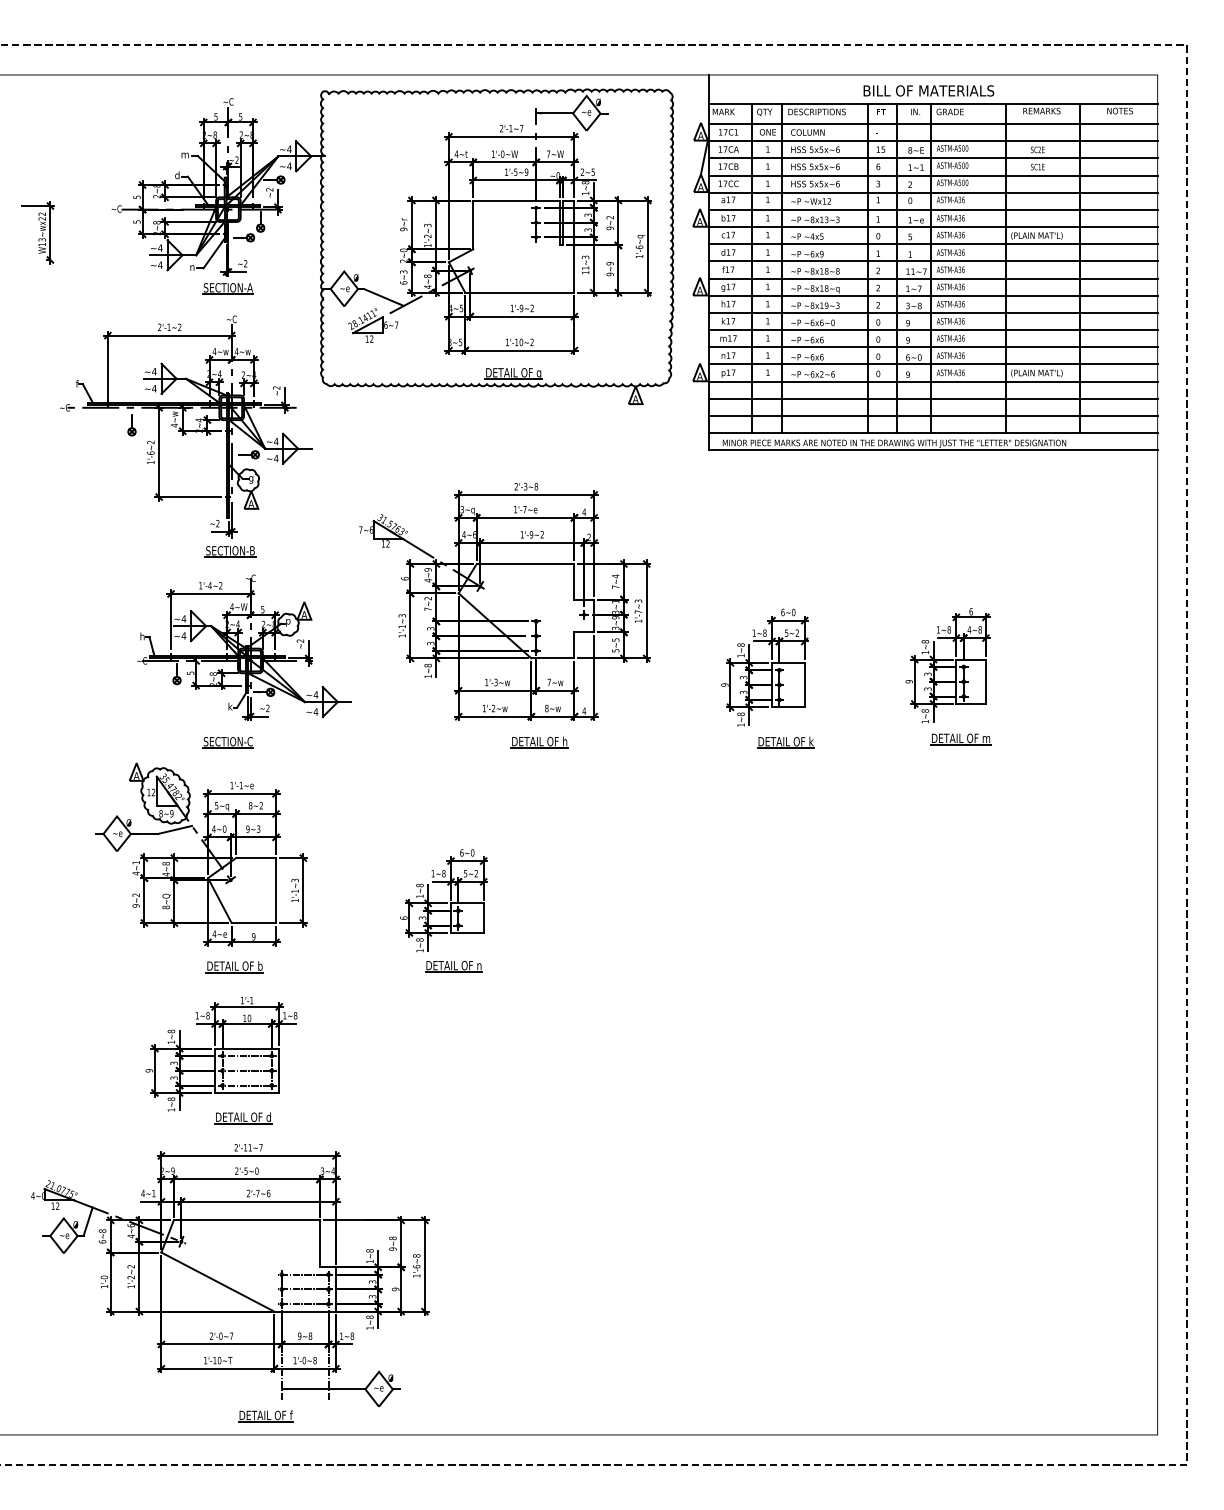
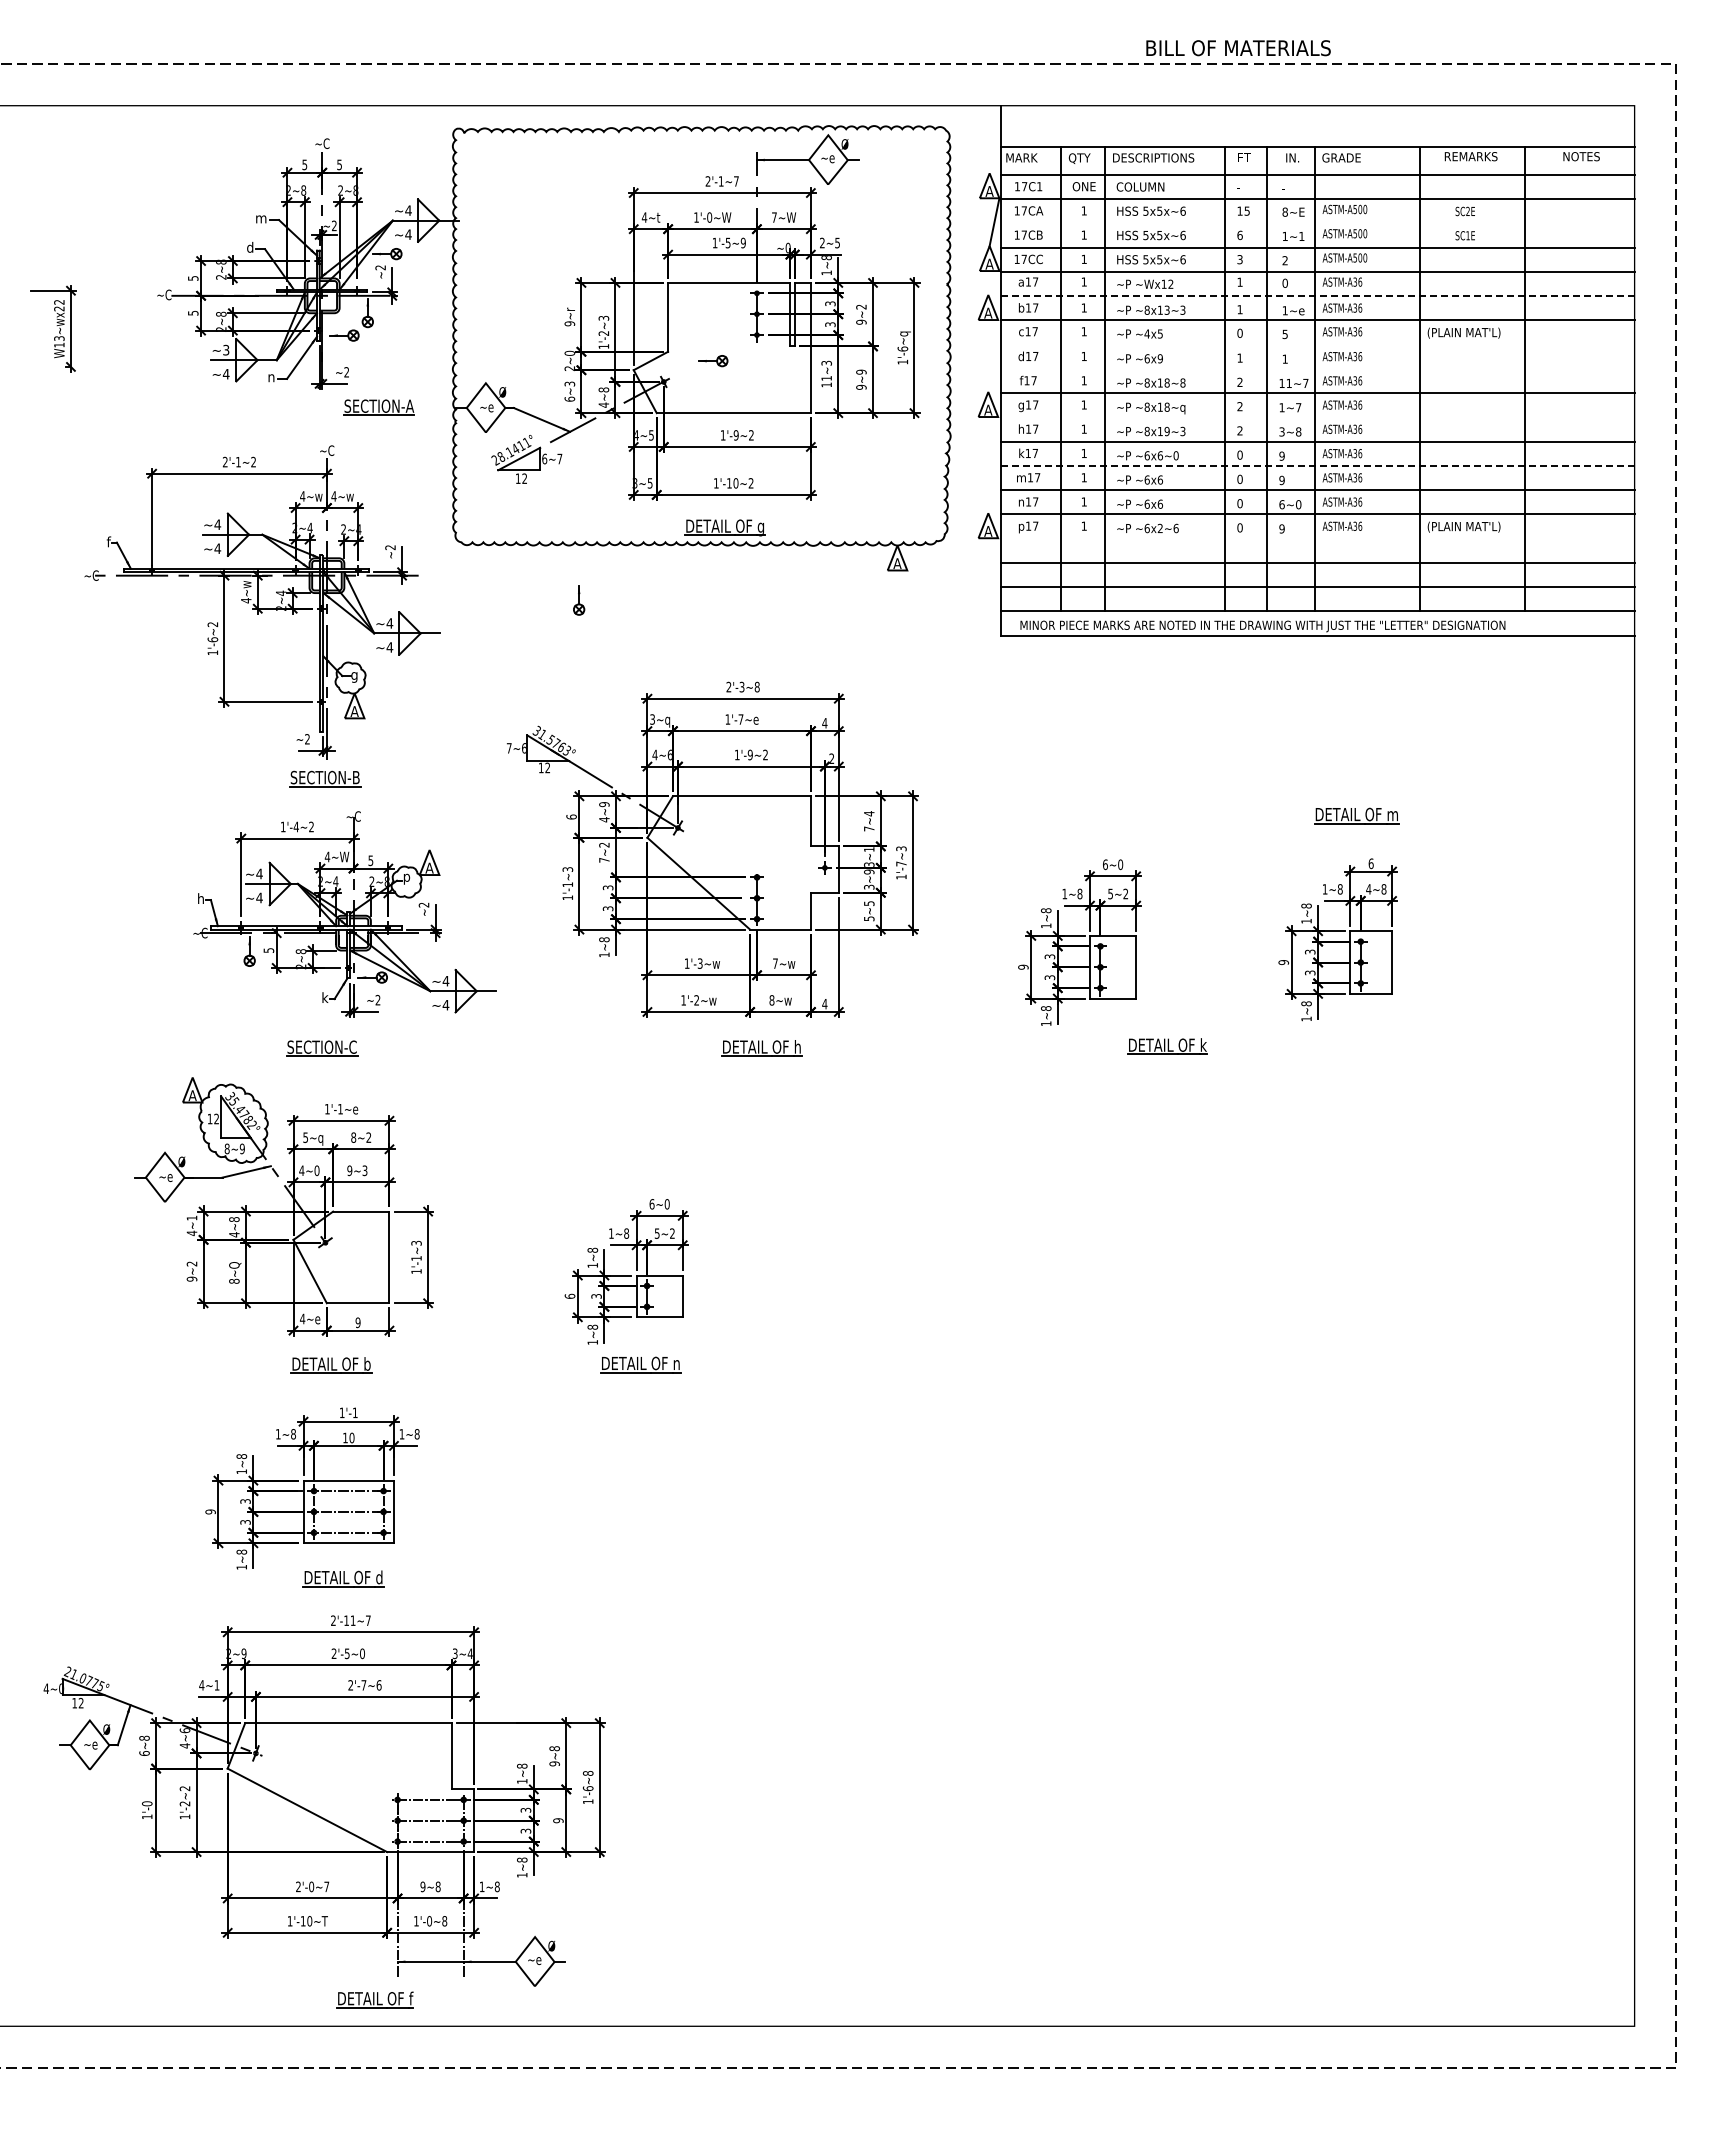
text: (928, 91) -> (1238, 48), moved
line: (933, 158) -> (1317, 223), removed
line: (933, 210) -> (1317, 296), solid -> dashed
line: (933, 244) -> (1317, 344), removed
text: (159, 247) -> (225, 349), ~4 -> ~3
line: (933, 261) -> (1317, 368), removed
part: (227, 288) -> (378, 407), moved
line: (933, 295) -> (1317, 417), removed
line: (933, 329) -> (1317, 465), solid -> dashed
line: (933, 381) -> (1317, 538), removed
part: (132, 425) -> (579, 600), moved
part: (249, 455) -> (713, 361), moved
part: (960, 739) -> (1356, 815), moved
part: (785, 742) -> (1167, 1046), moved

